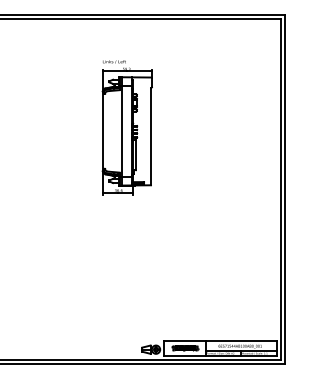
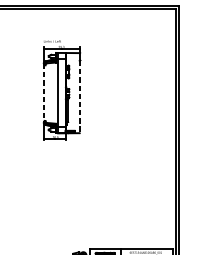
line: (102, 131) -> (43, 93), solid -> dashed
line: (151, 137) -> (79, 97), solid -> dashed

